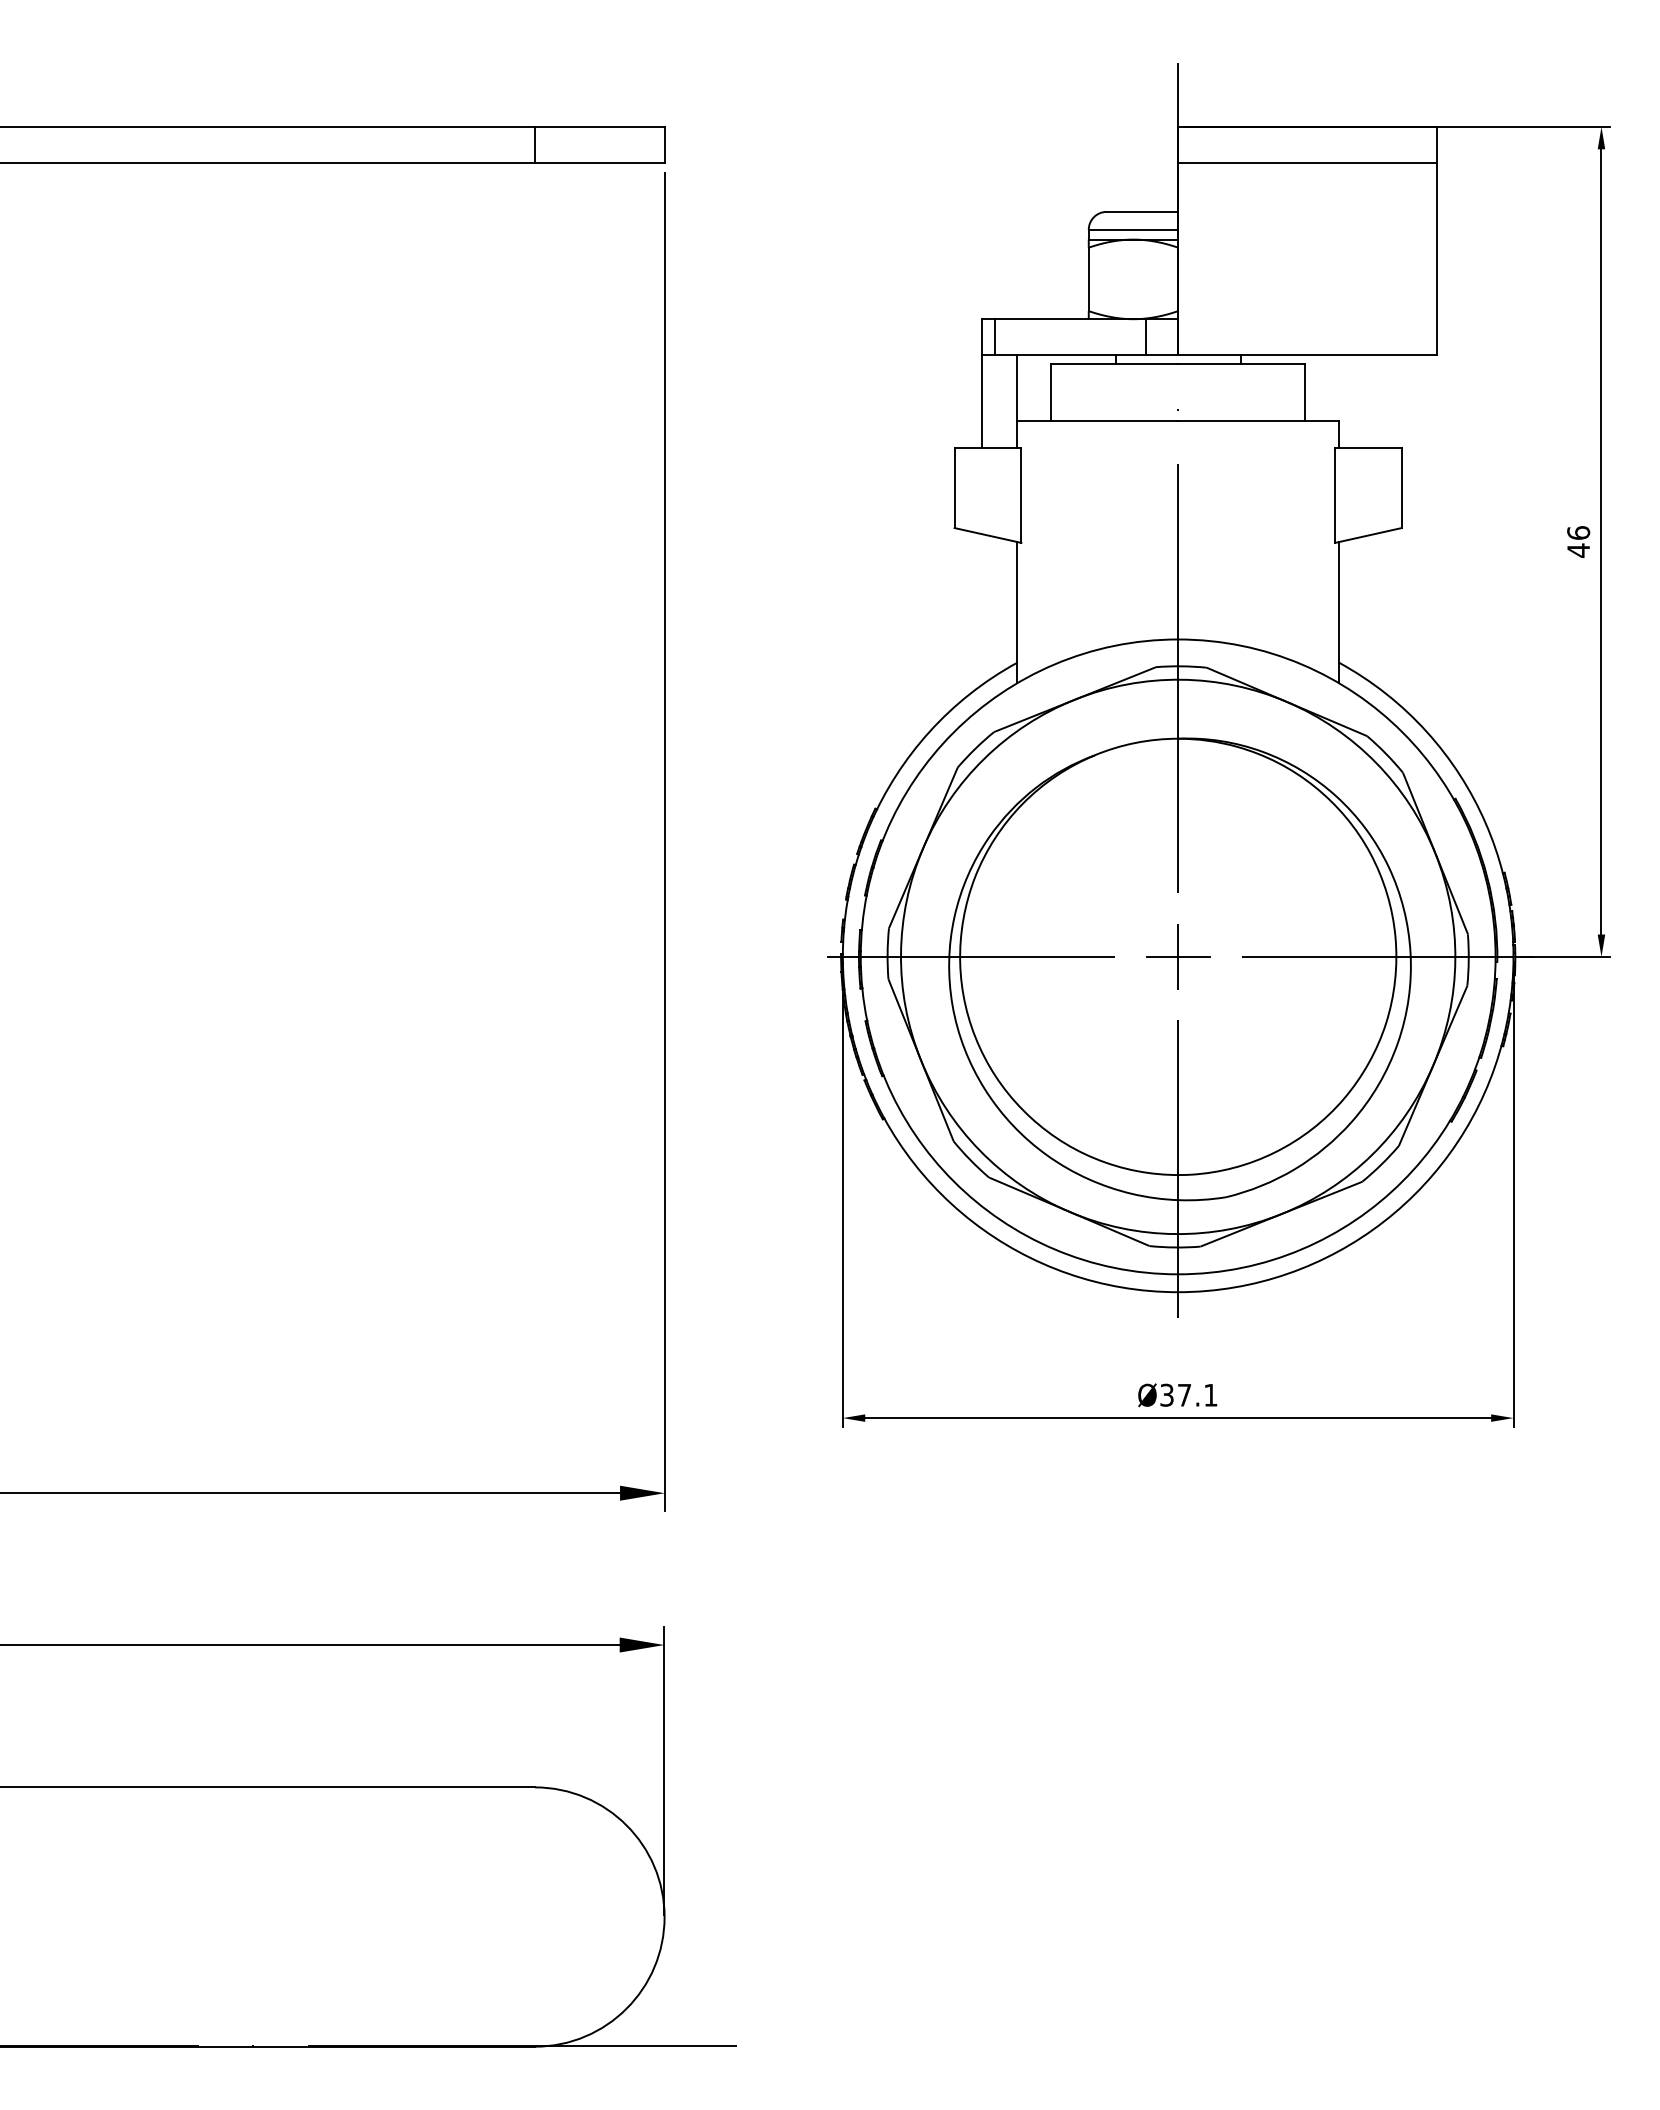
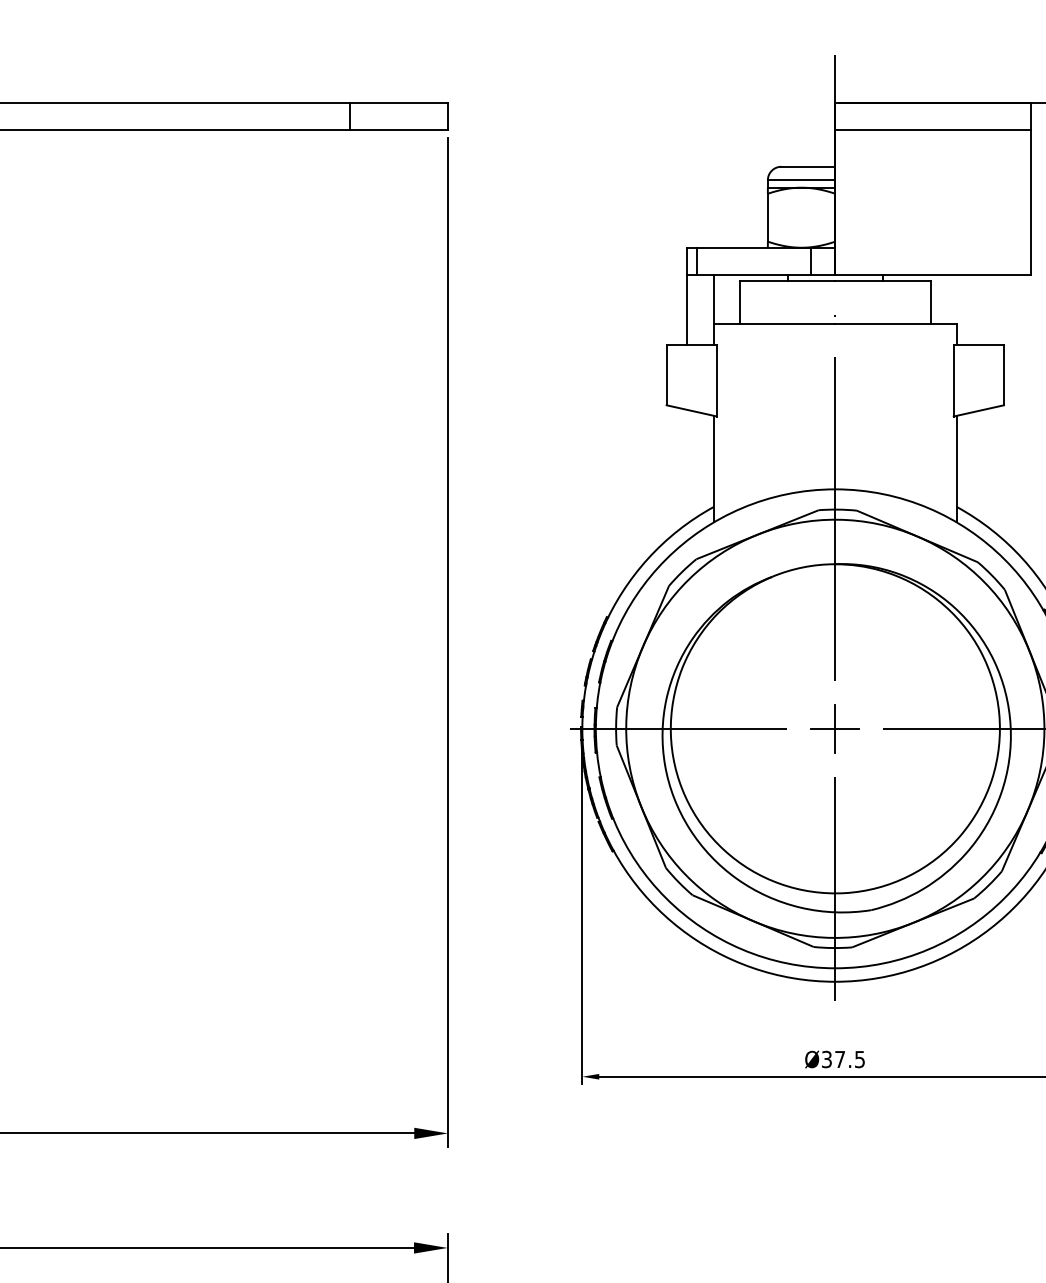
text: (1210, 1395) -> (859, 1059), Ø37.1 -> Ø37.5

